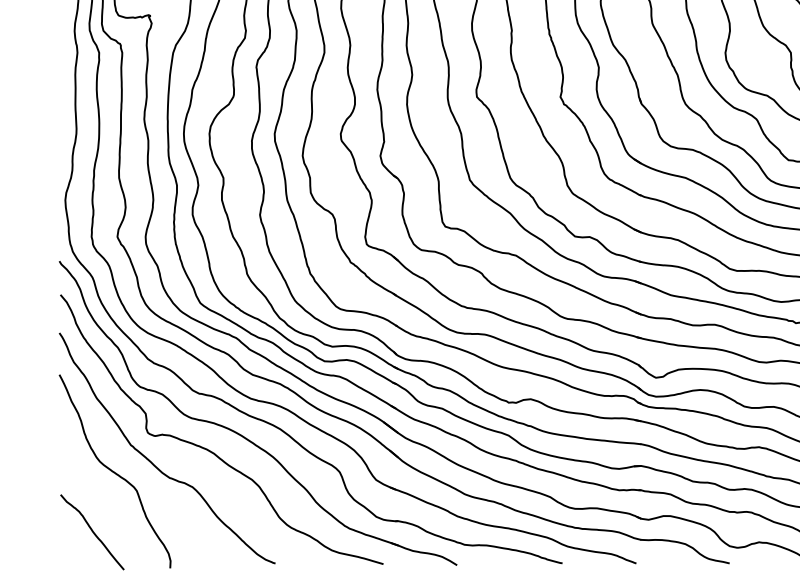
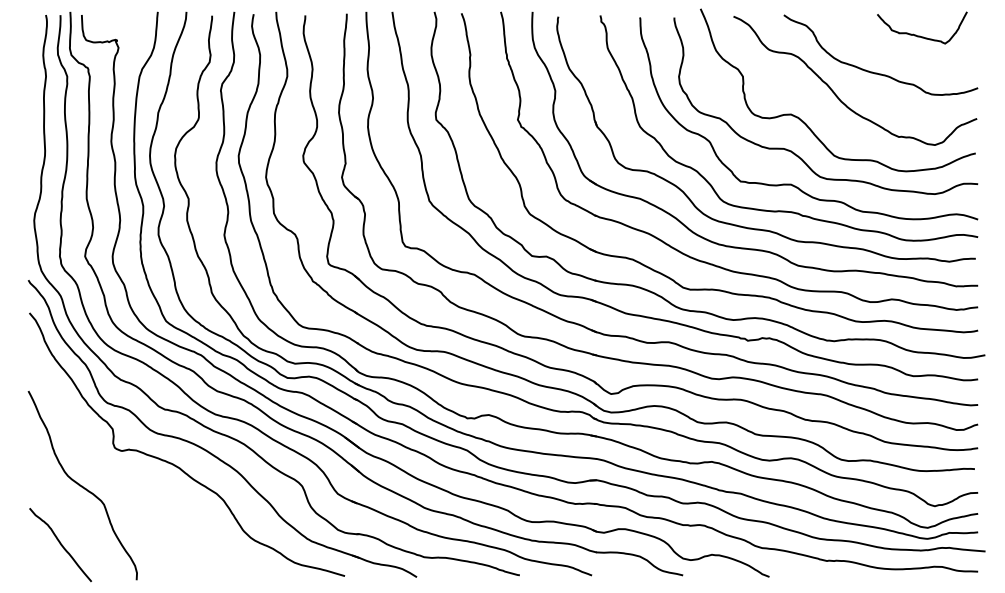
curve: (152, 462) -> (119, 476), removed

